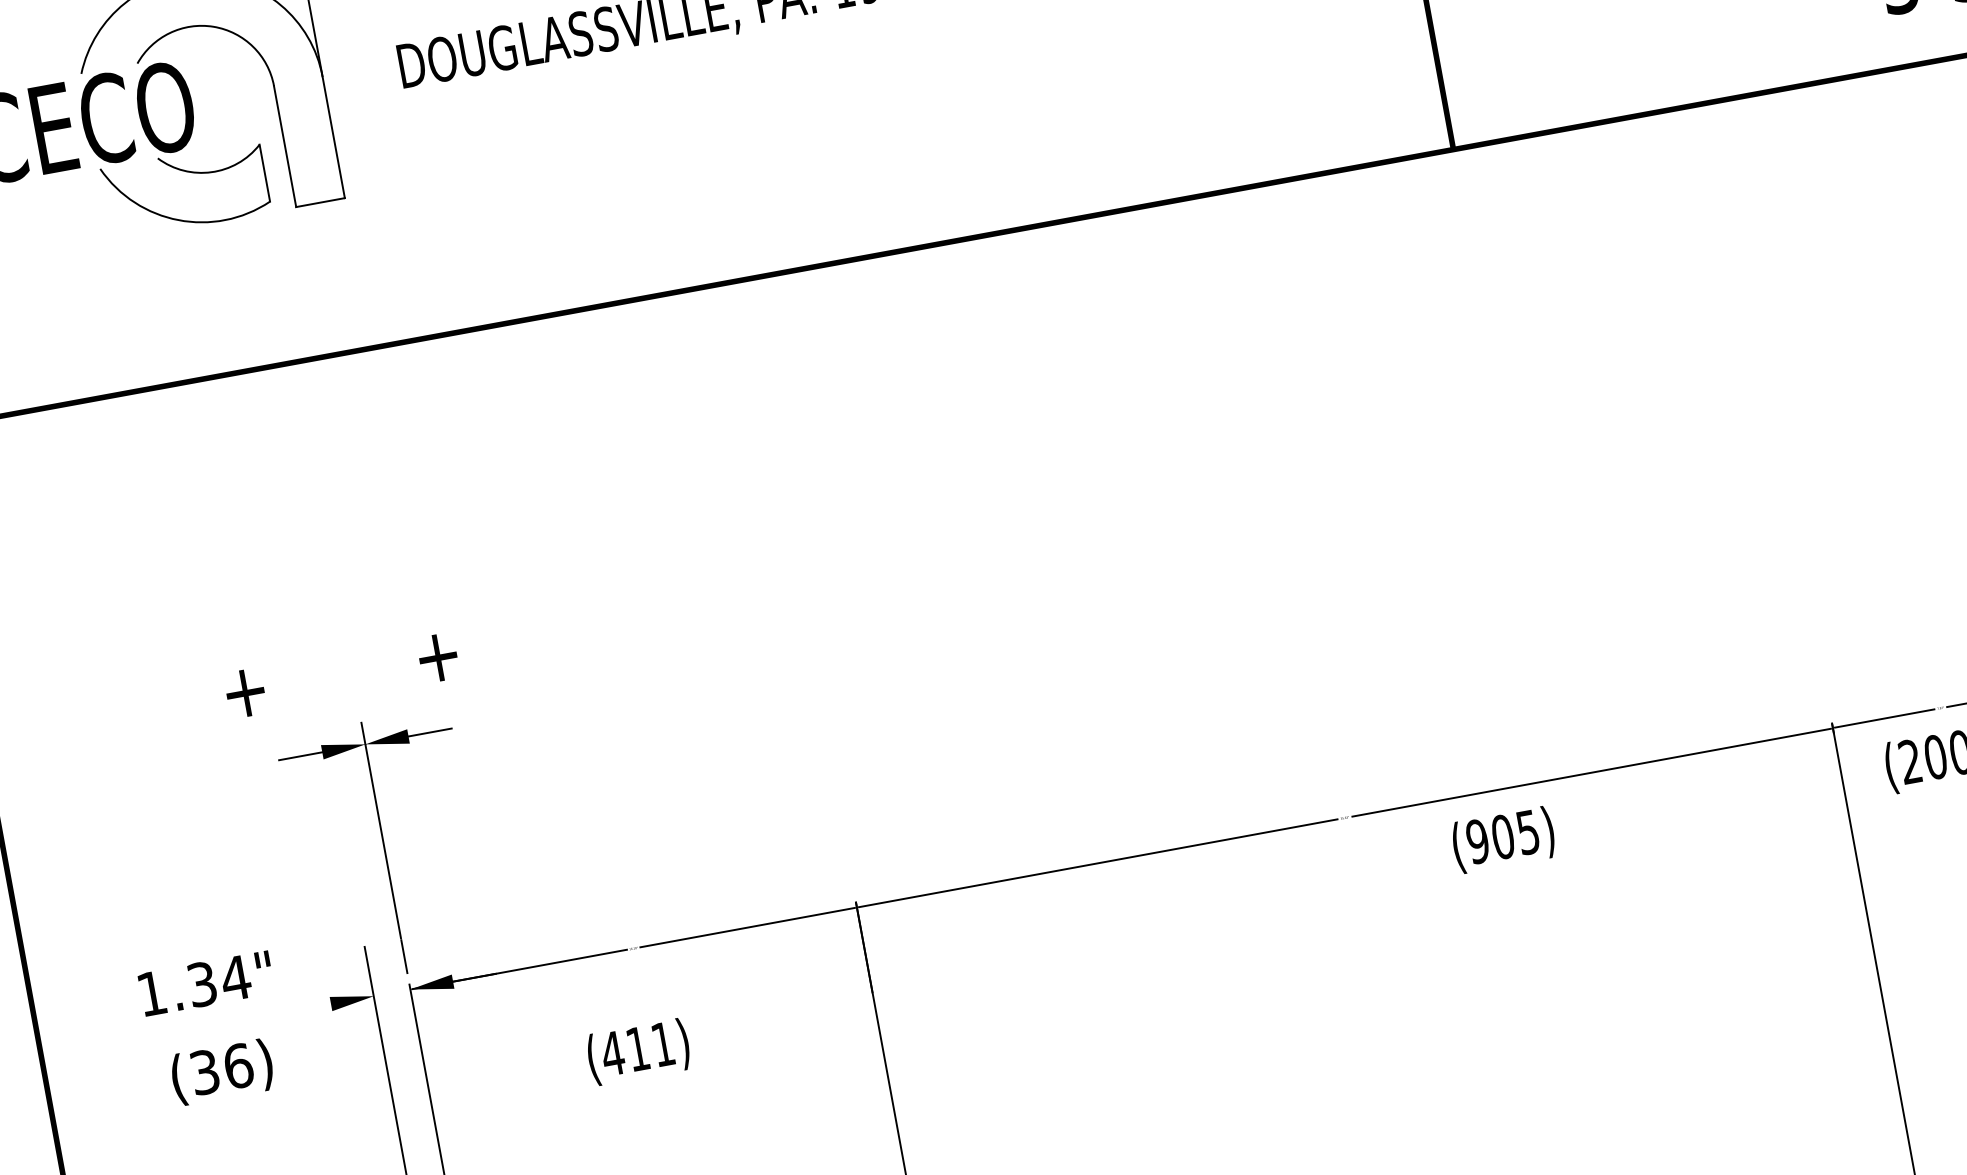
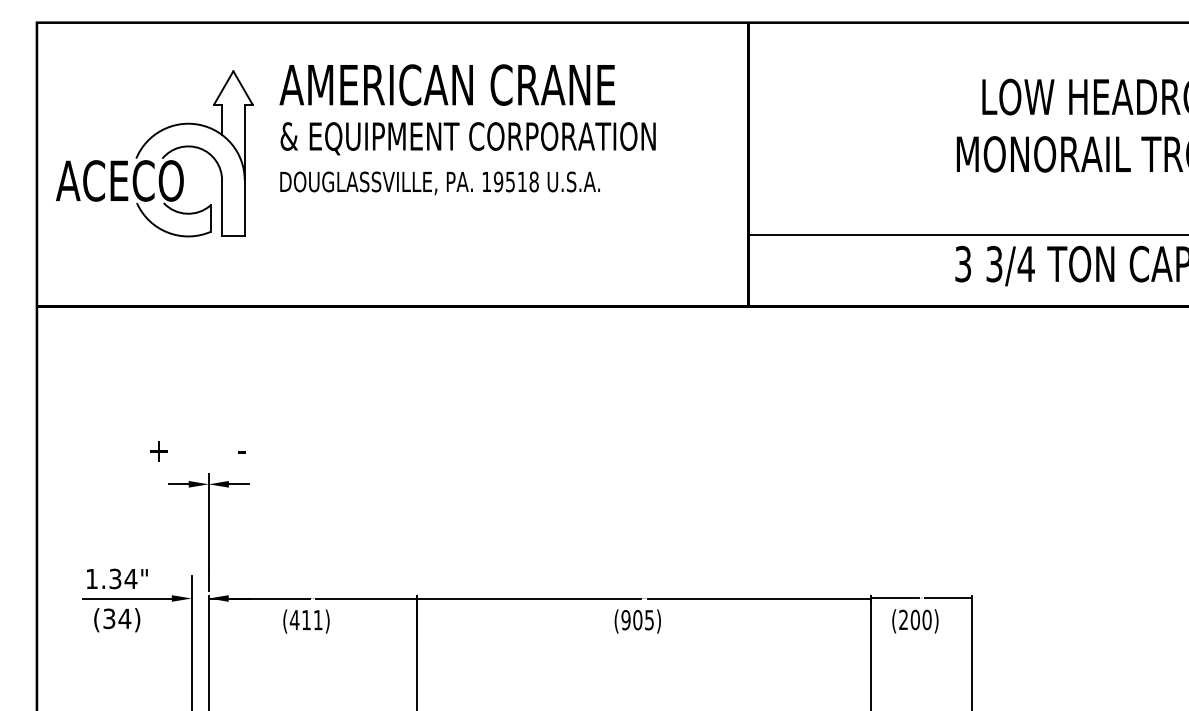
text: (435, 658) -> (247, 451), + -> -
text: (1502, 840) -> (637, 621), moved
line: (233, 1021) -> (126, 598), added
text: (638, 1051) -> (306, 621), moved
text: (237, 1065) -> (124, 618), (36) -> (34)

